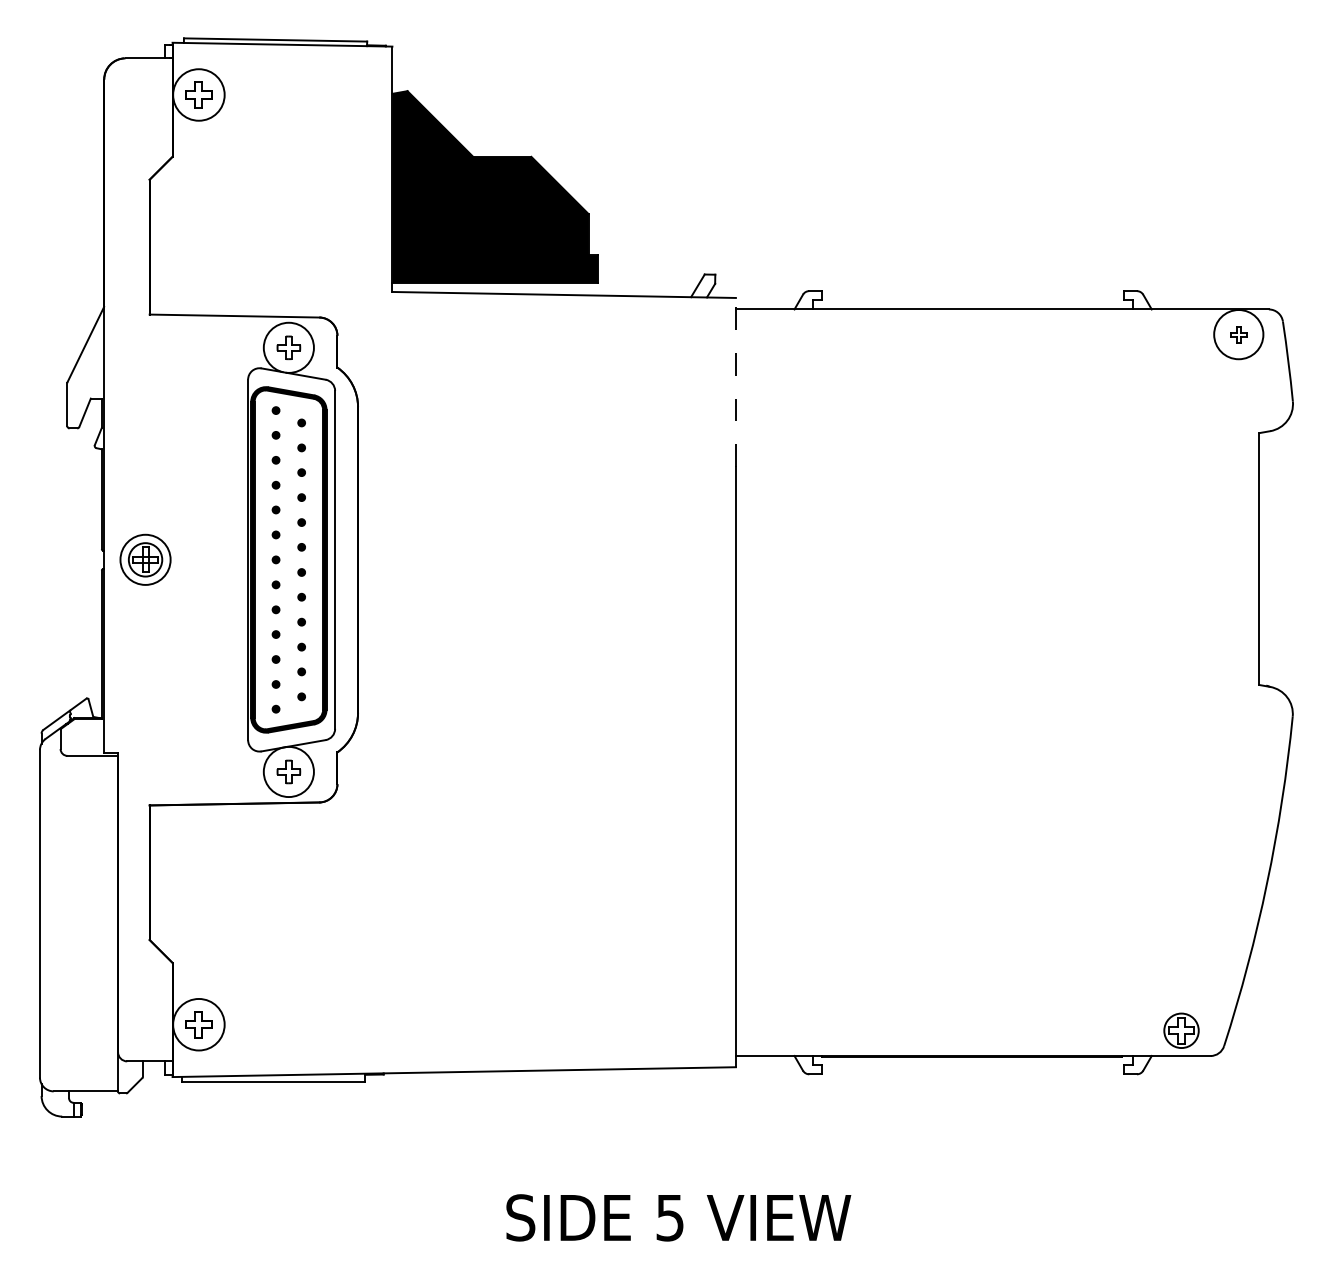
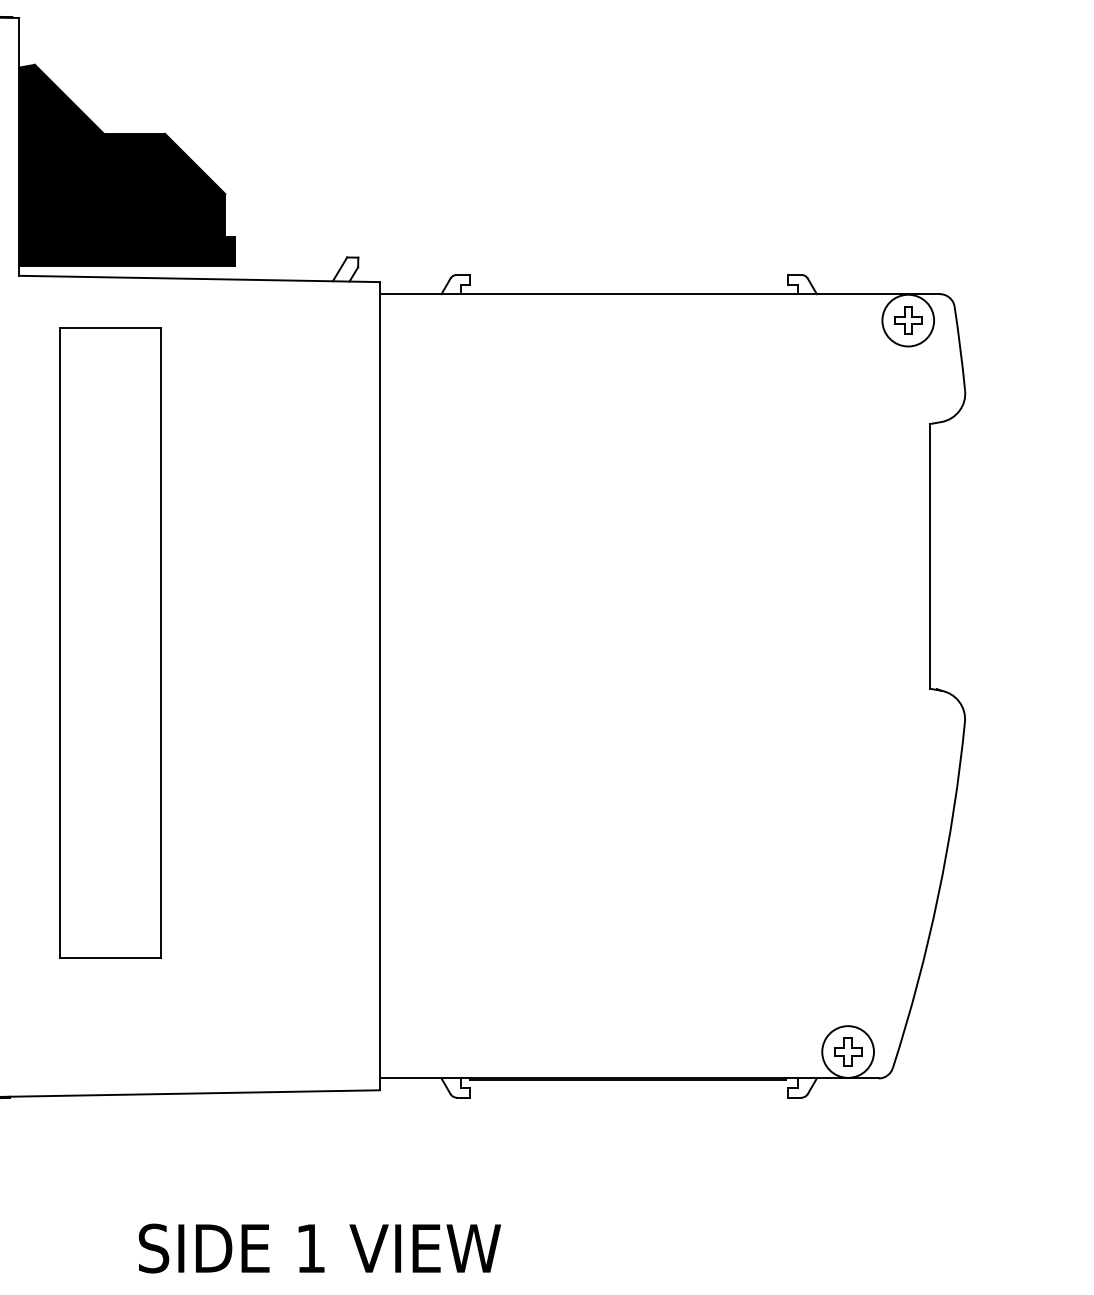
part: (1238, 334) -> (907, 320), size x1.67
line: (735, 382) -> (379, 370), dashed -> solid
part: (478, 640) -> (109, 641), added
circle: (1181, 1030) -> (848, 1051), size x1.43
text: (669, 1218) -> (310, 1249), 5 -> 1

